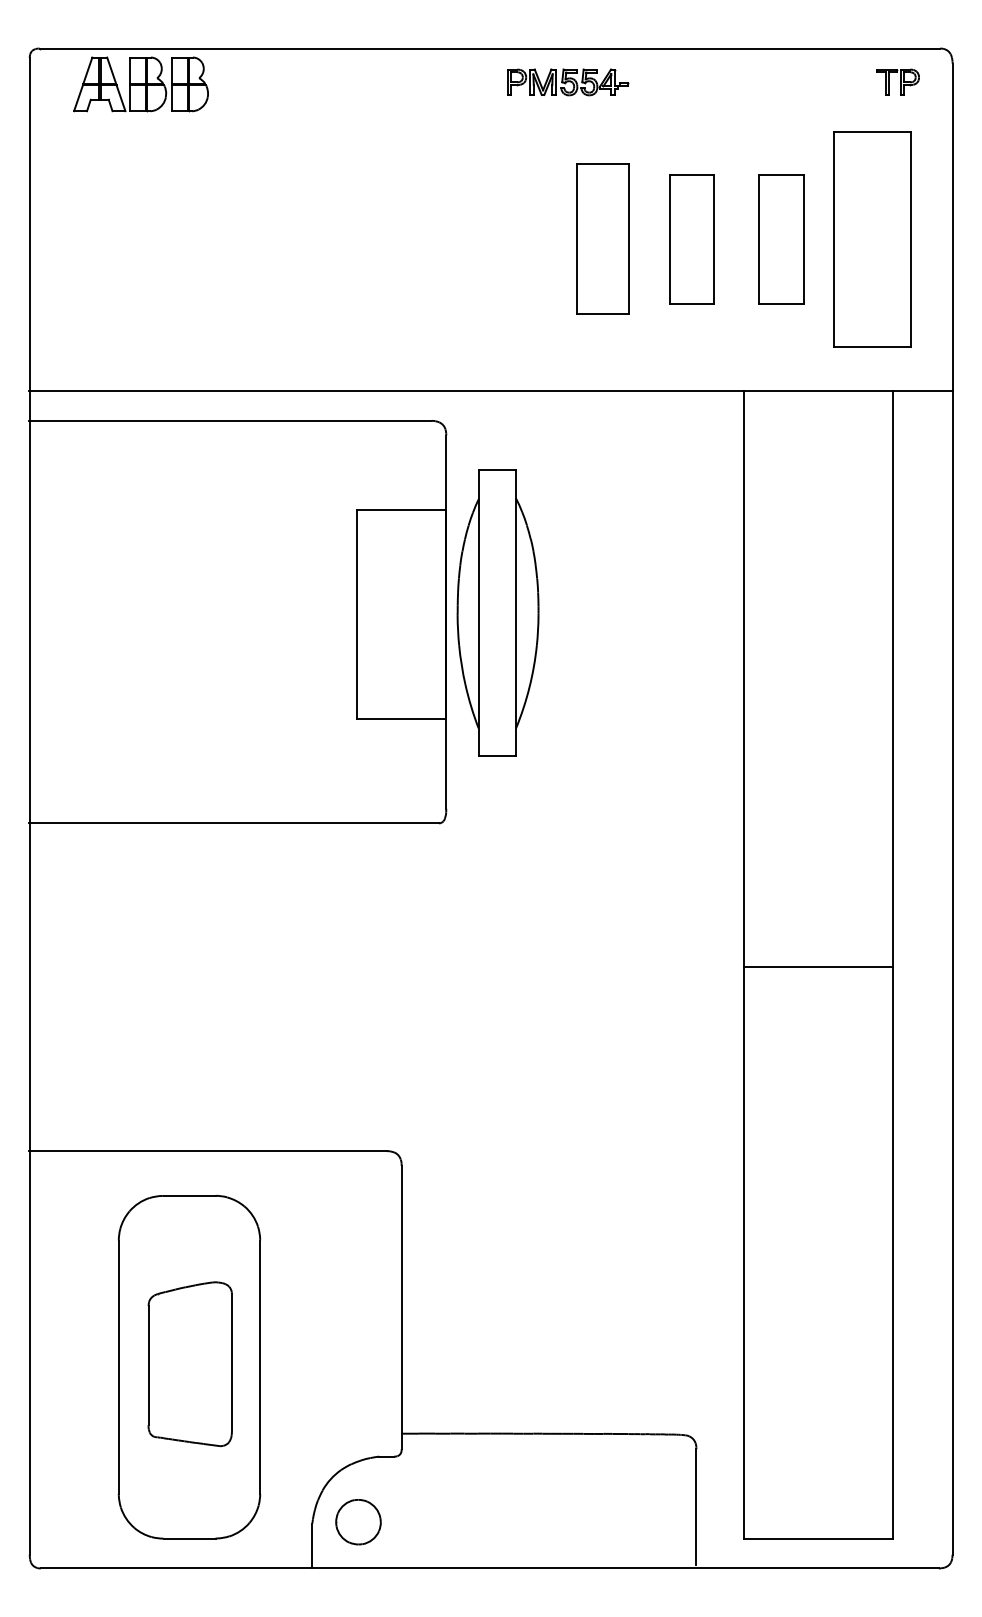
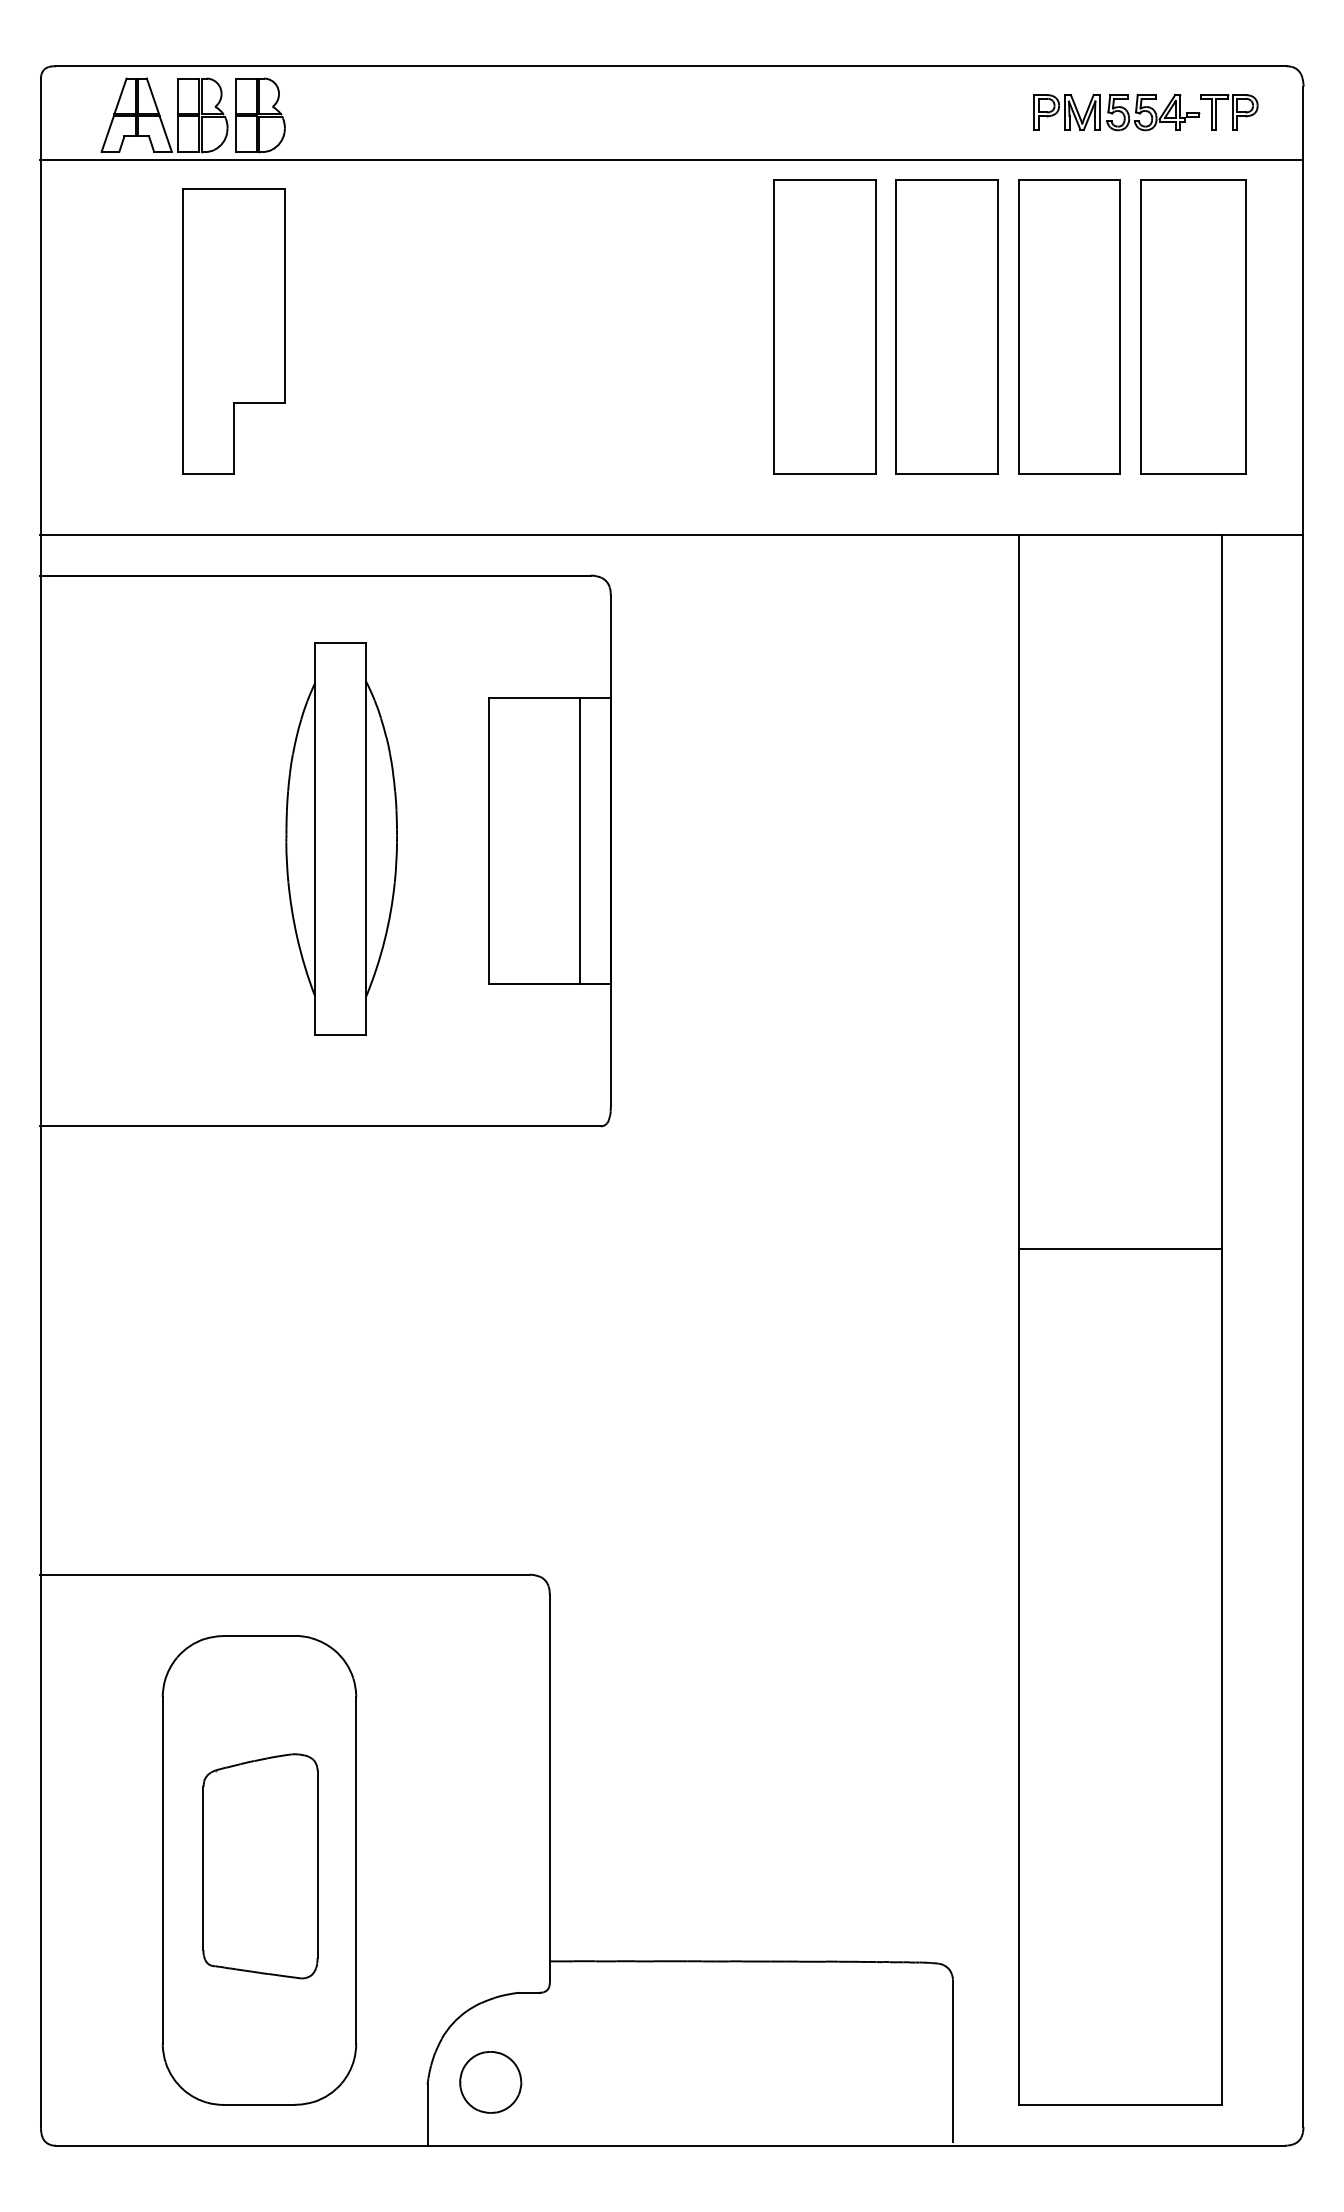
part: (568, 82) -> (1116, 112), moved
line: (490, 117) -> (671, 160), added
part: (602, 238) -> (824, 326), size x1.43
part: (691, 238) -> (946, 326), size x1.67
part: (781, 238) -> (1069, 326), size x1.67
part: (170, 242) -> (233, 331), added
part: (497, 612) -> (341, 838), moved
line: (424, 614) -> (580, 840), added
line: (818, 966) -> (1120, 1248), moved

